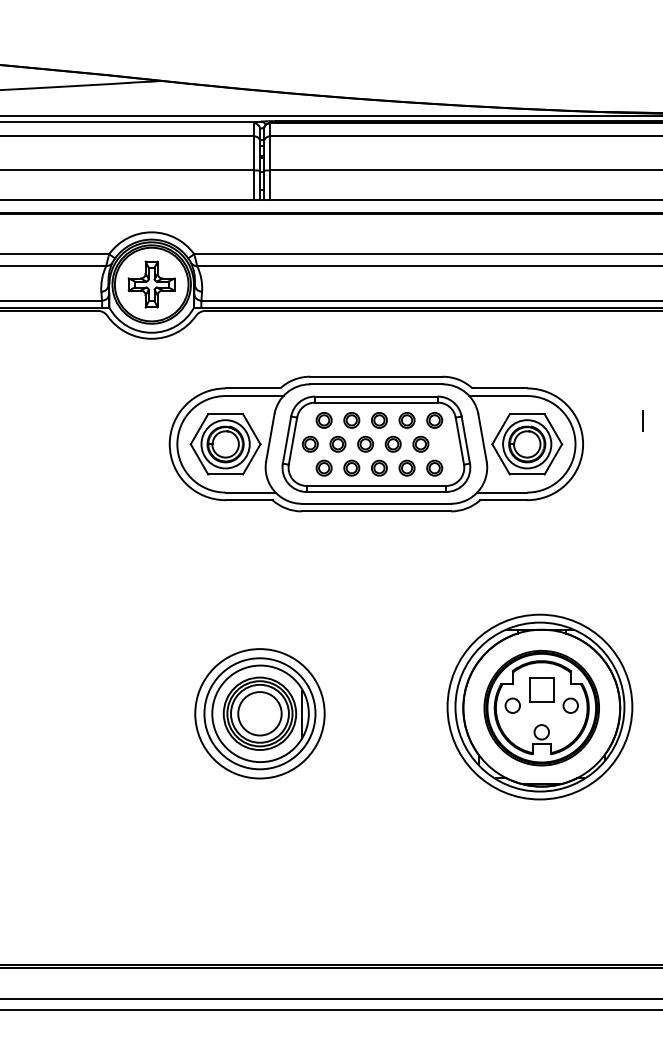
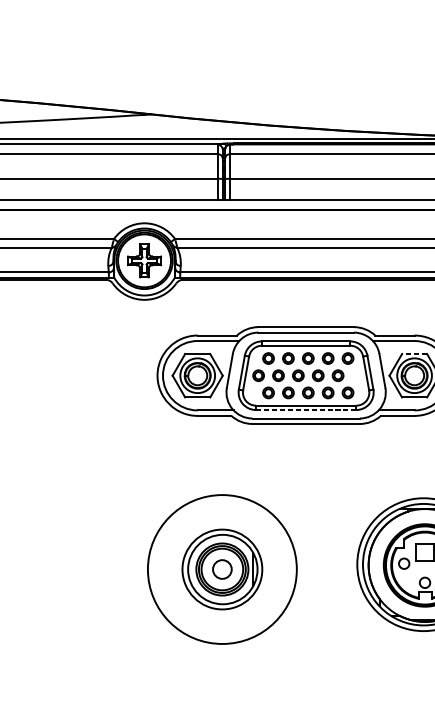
line: (526, 414) -> (414, 354), solid -> dashed
line: (376, 491) -> (306, 409), solid -> dashed
circle: (259, 713) -> (222, 569), size x0.6
circle: (259, 713) -> (222, 569), size x1.6

